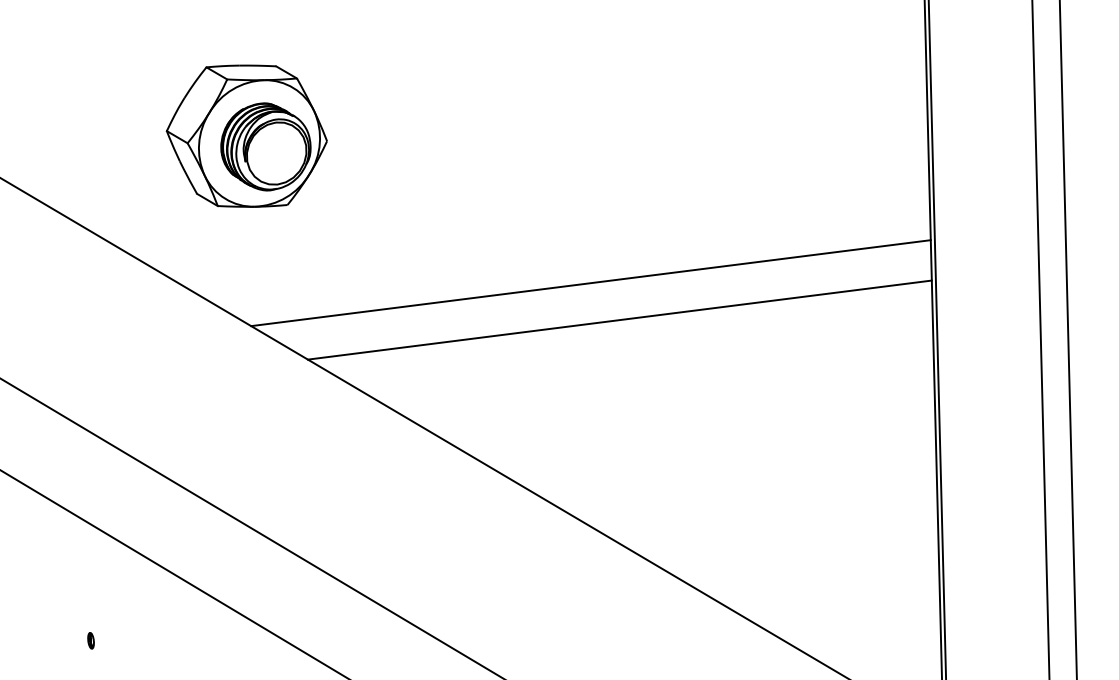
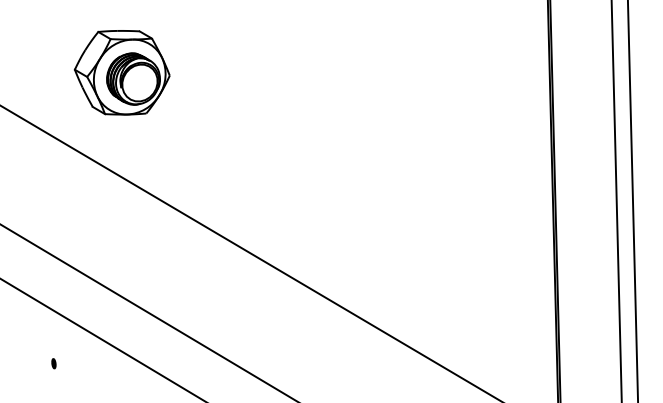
part: (245, 135) -> (121, 72), moved
line: (589, 282) -> (349, 167), removed
line: (620, 319) -> (367, 189), removed
part: (90, 640) -> (53, 363), moved

